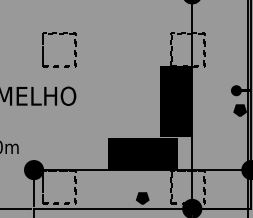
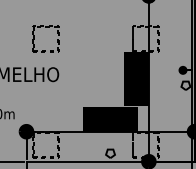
fill: (240, 110) -> (186, 85), removed
fill: (142, 198) -> (110, 153), removed

